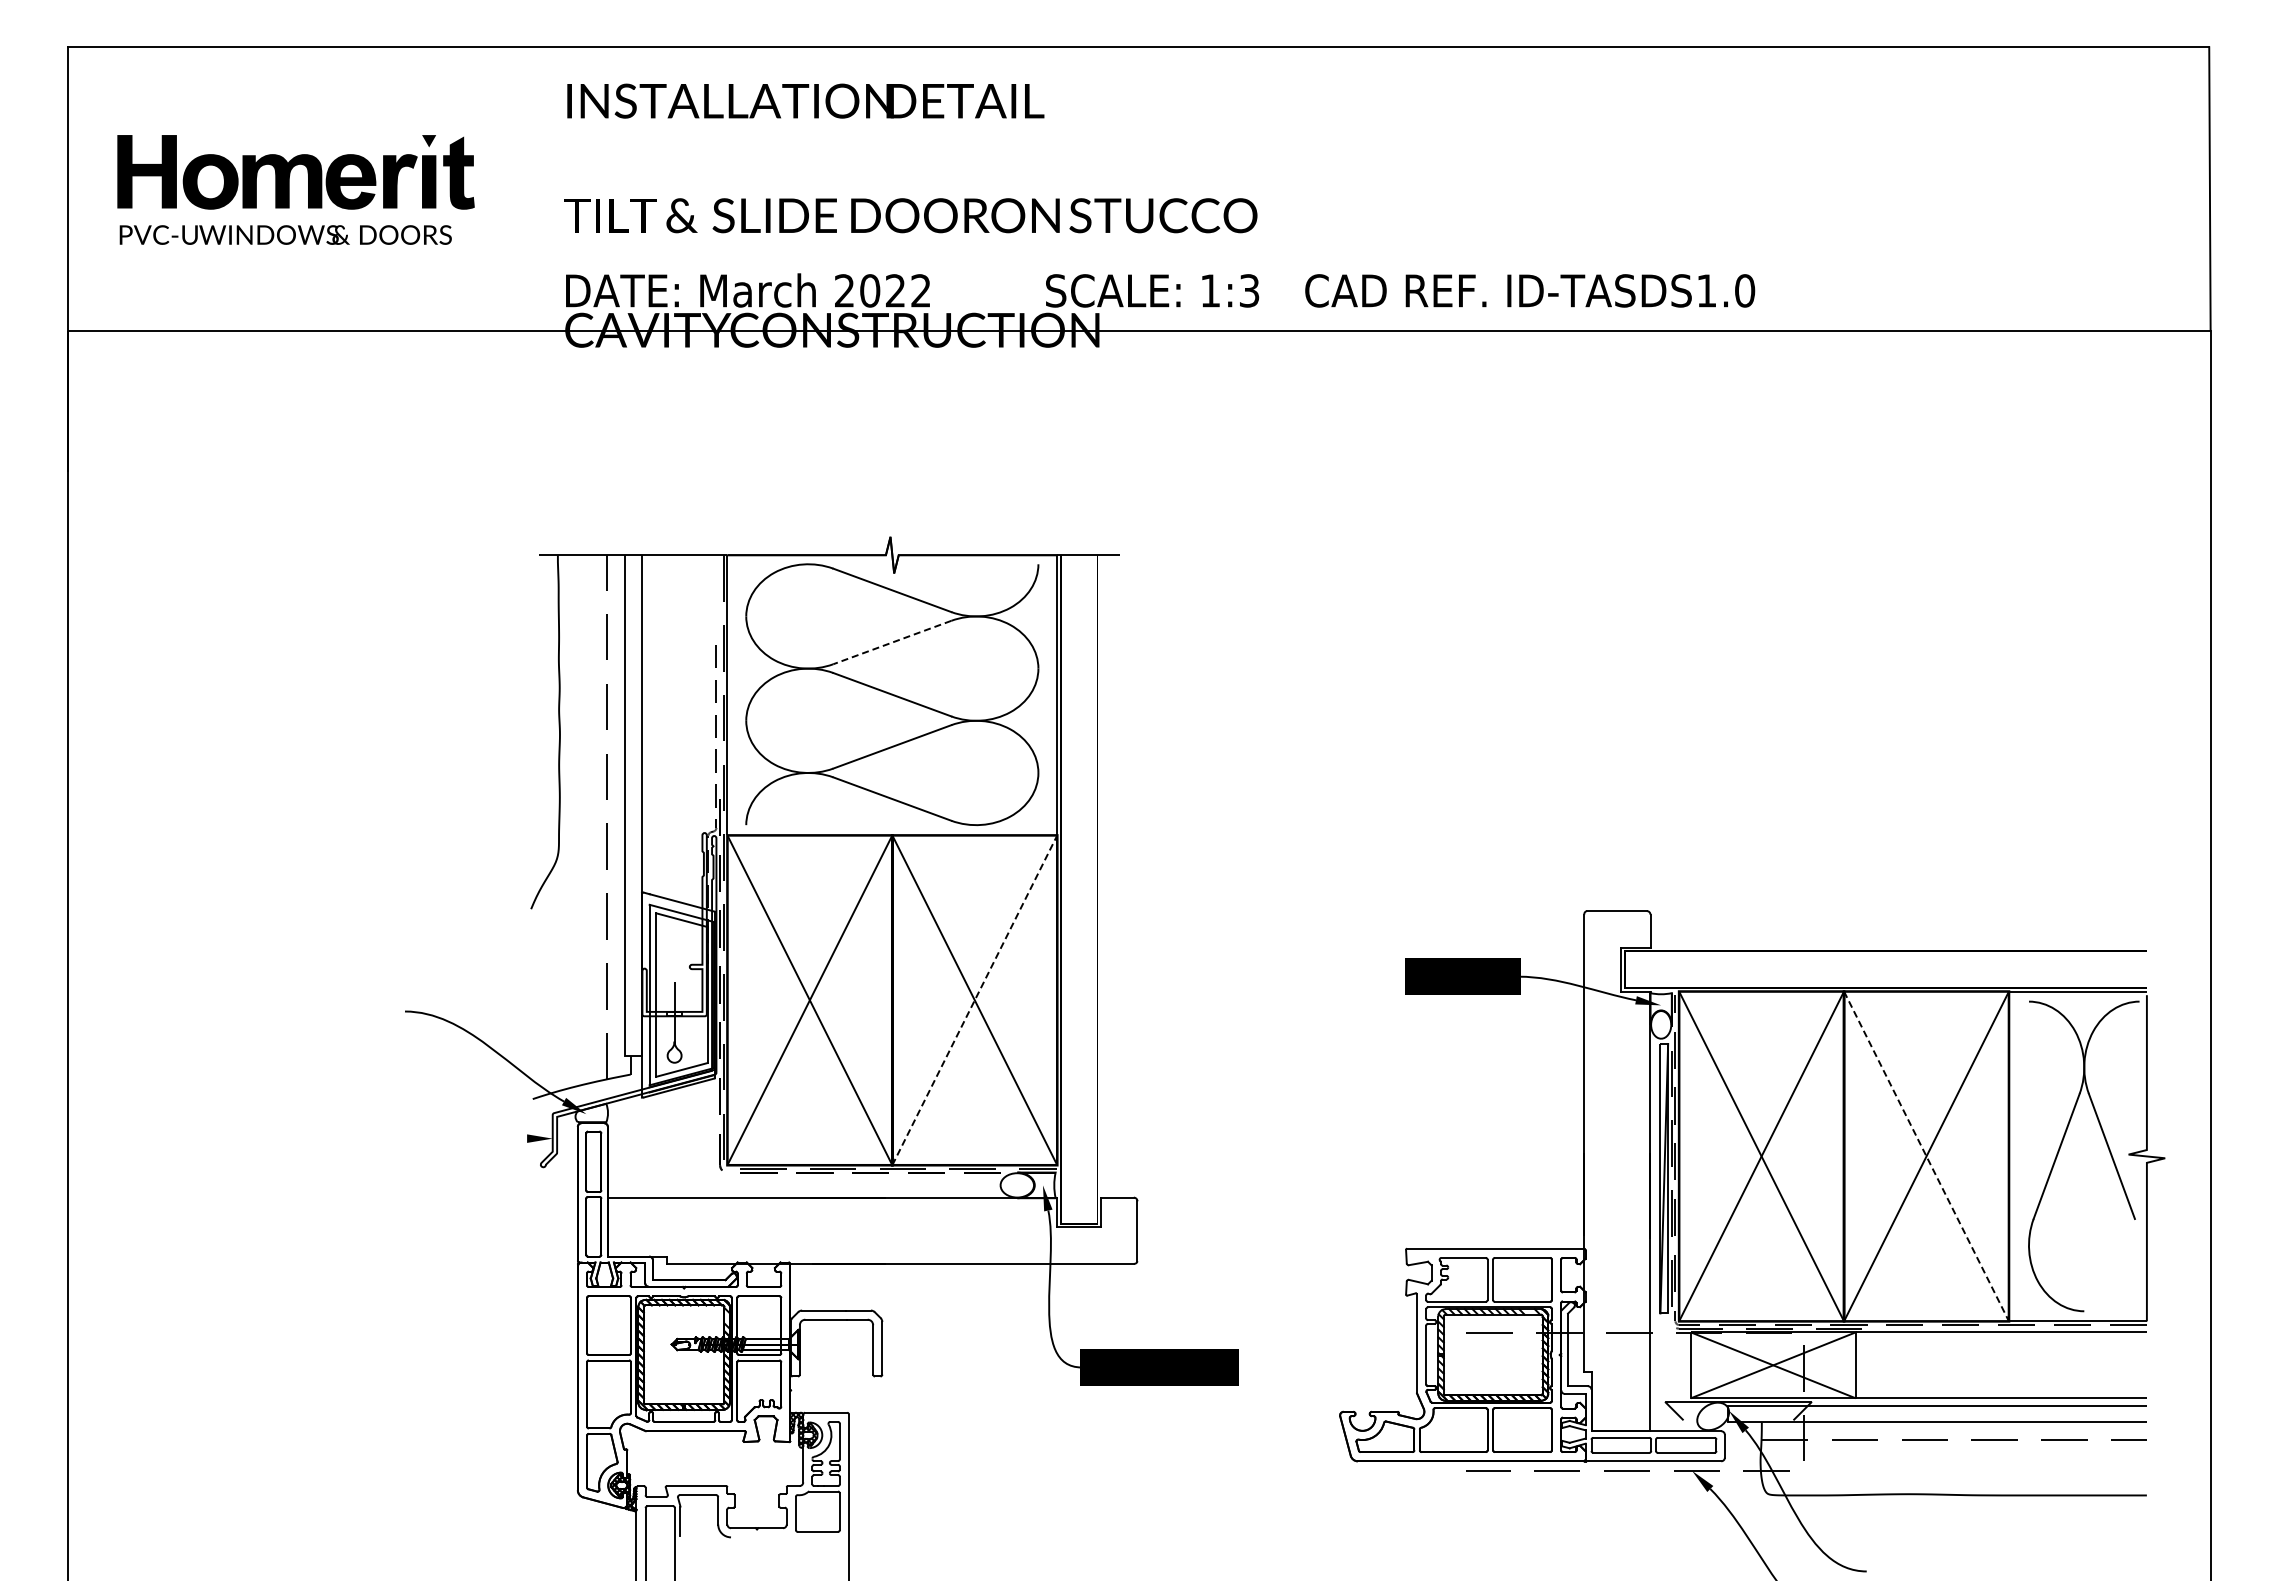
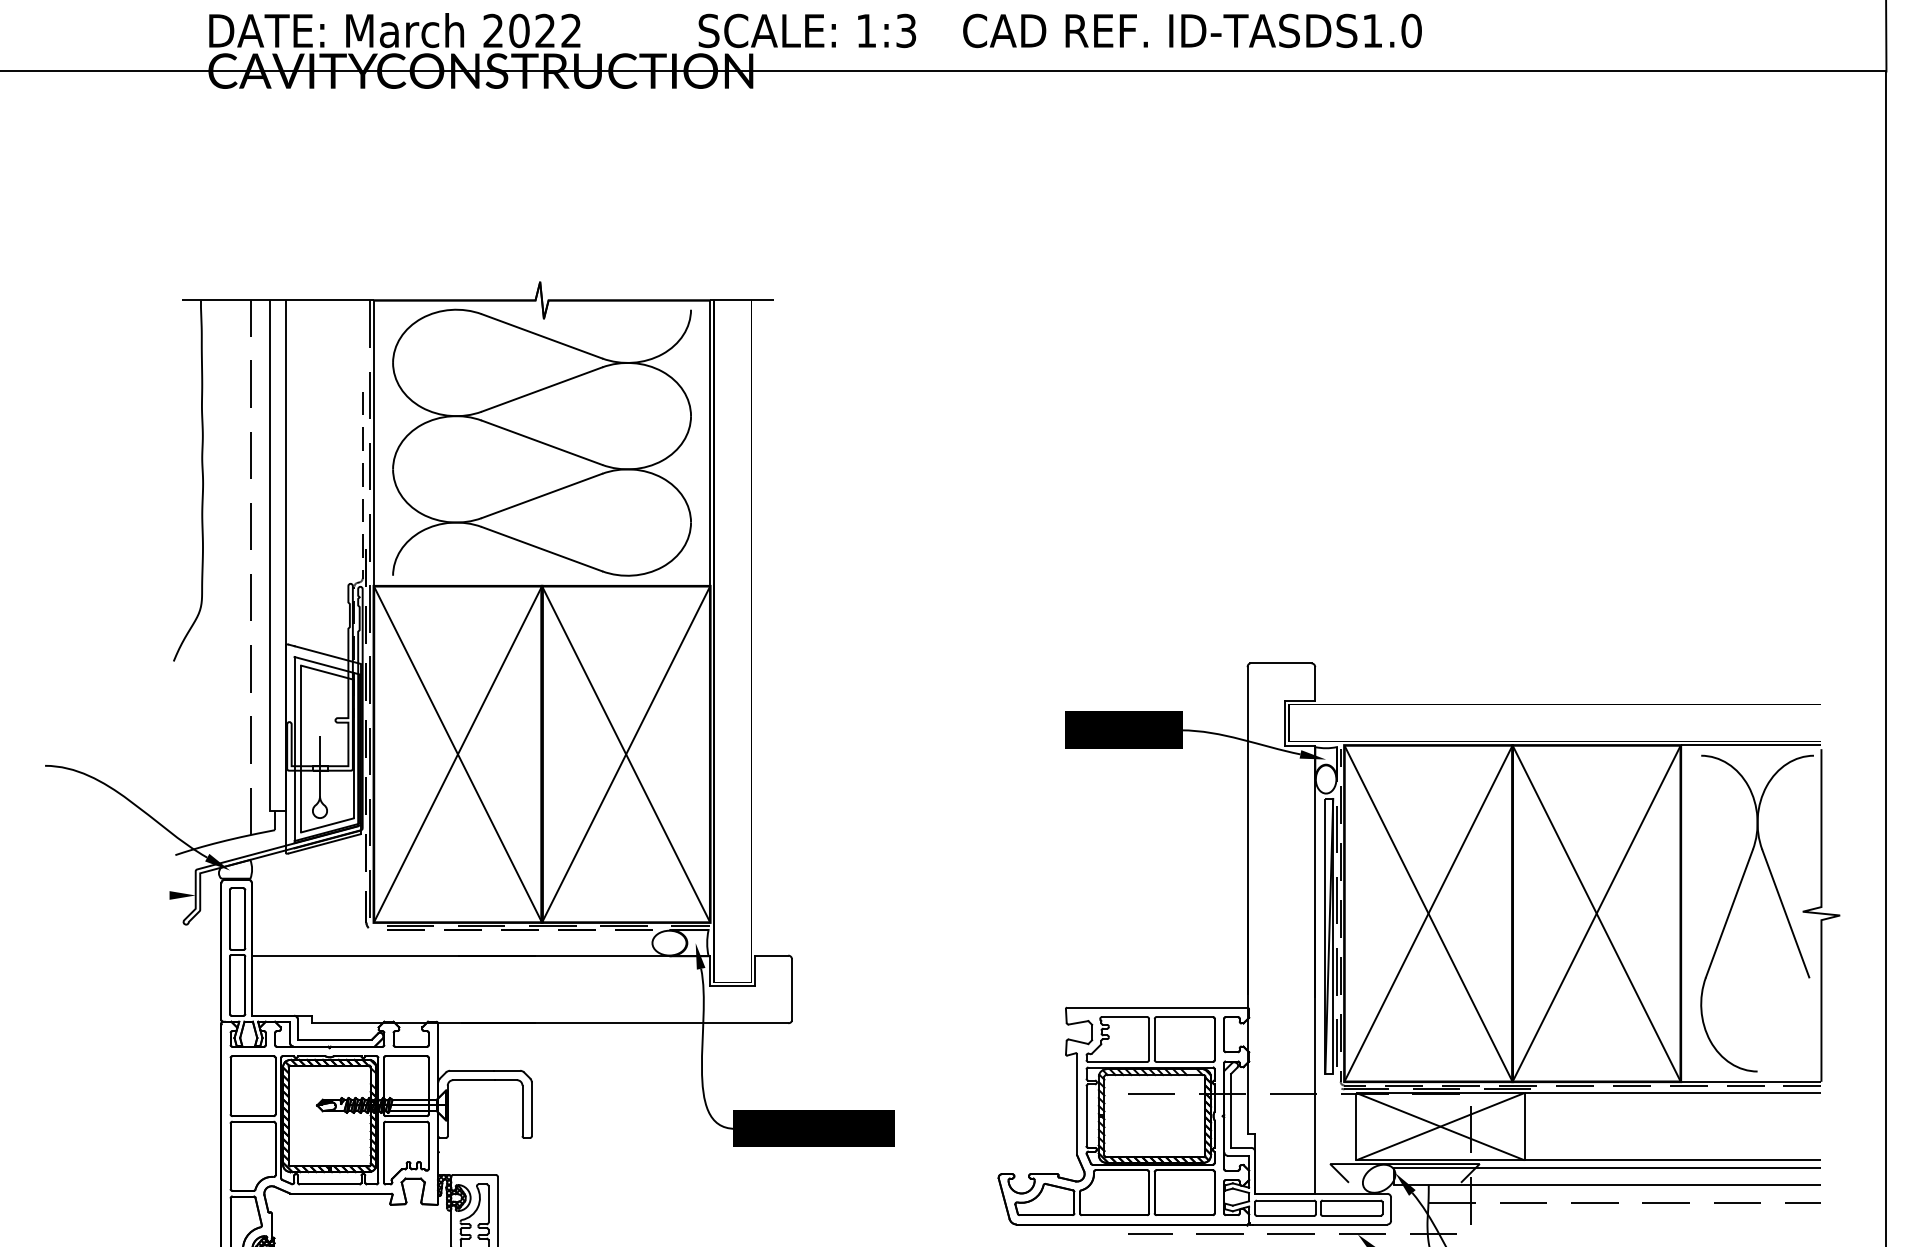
line: (892, 642) -> (542, 389), dashed -> solid
line: (975, 999) -> (626, 753), dashed -> solid
line: (1926, 1156) -> (1596, 913), dashed -> solid

